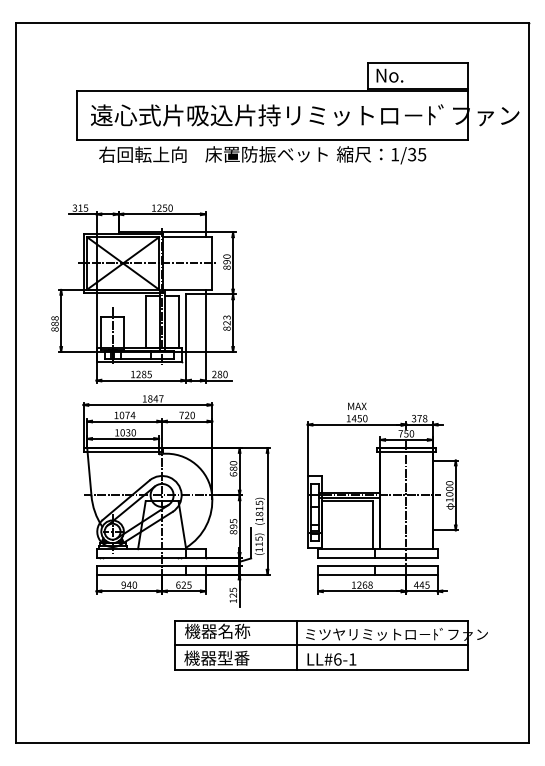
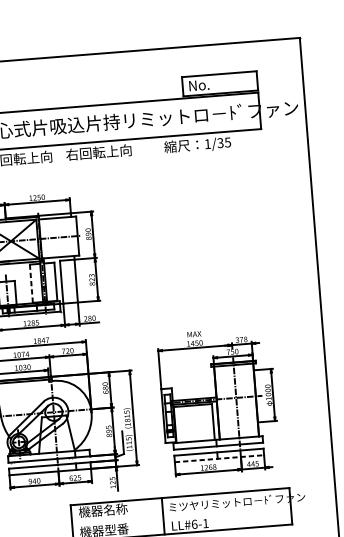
text: (266, 154) -> (111, 151), 床置防振ベット -> 右回転上向
line: (145, 322) -> (31, 284), solid -> dashed
line: (377, 574) -> (219, 458), solid -> dashed
line: (320, 645) -> (180, 515), removed

